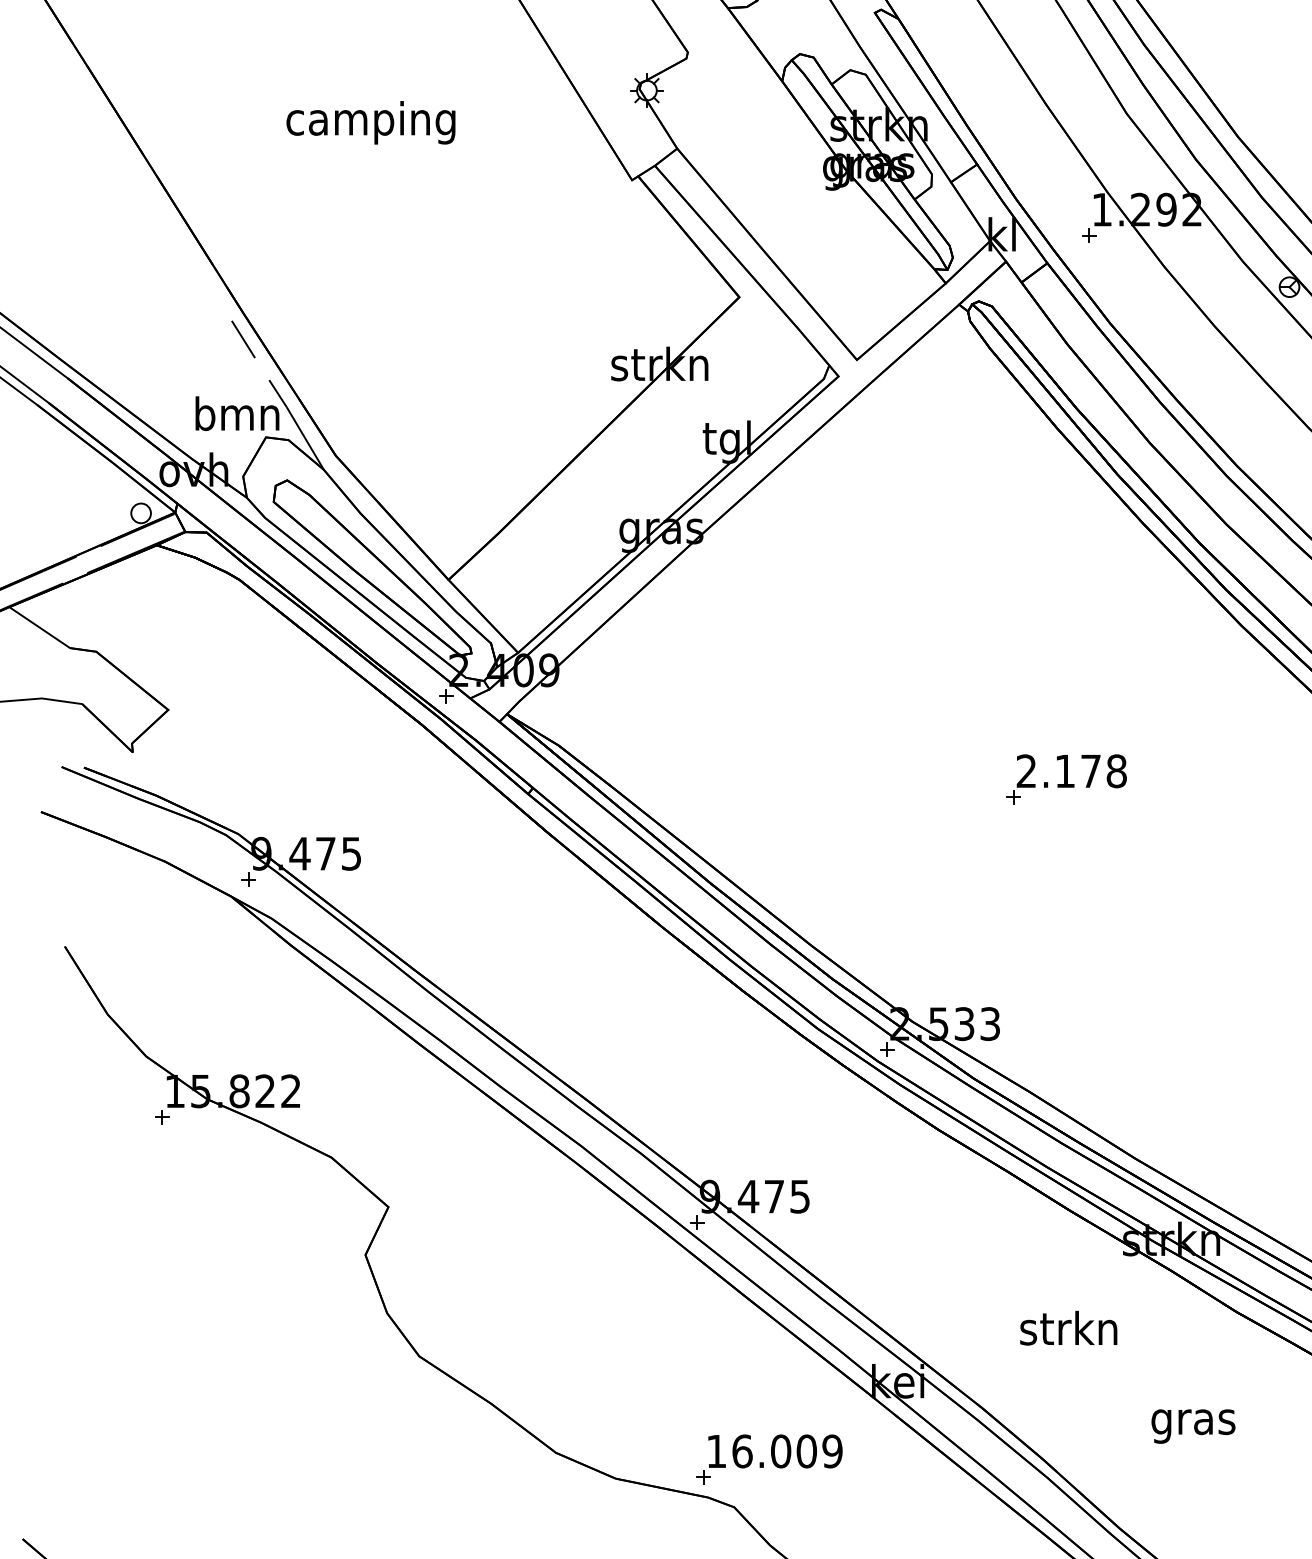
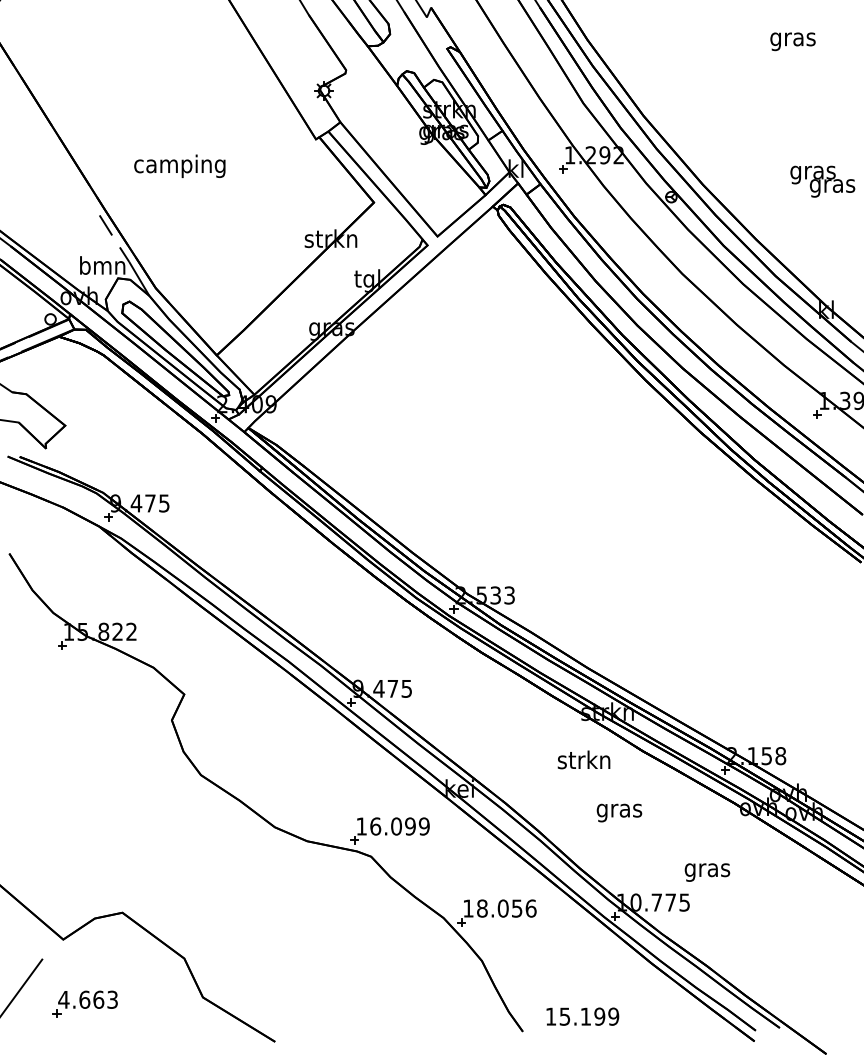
text: (370, 121) -> (179, 165), moved
part: (1065, 778) -> (550, 462), removed
text: (1067, 1327) -> (583, 759), moved
text: (806, 1451) -> (410, 826), 16.009 -> 16.099

